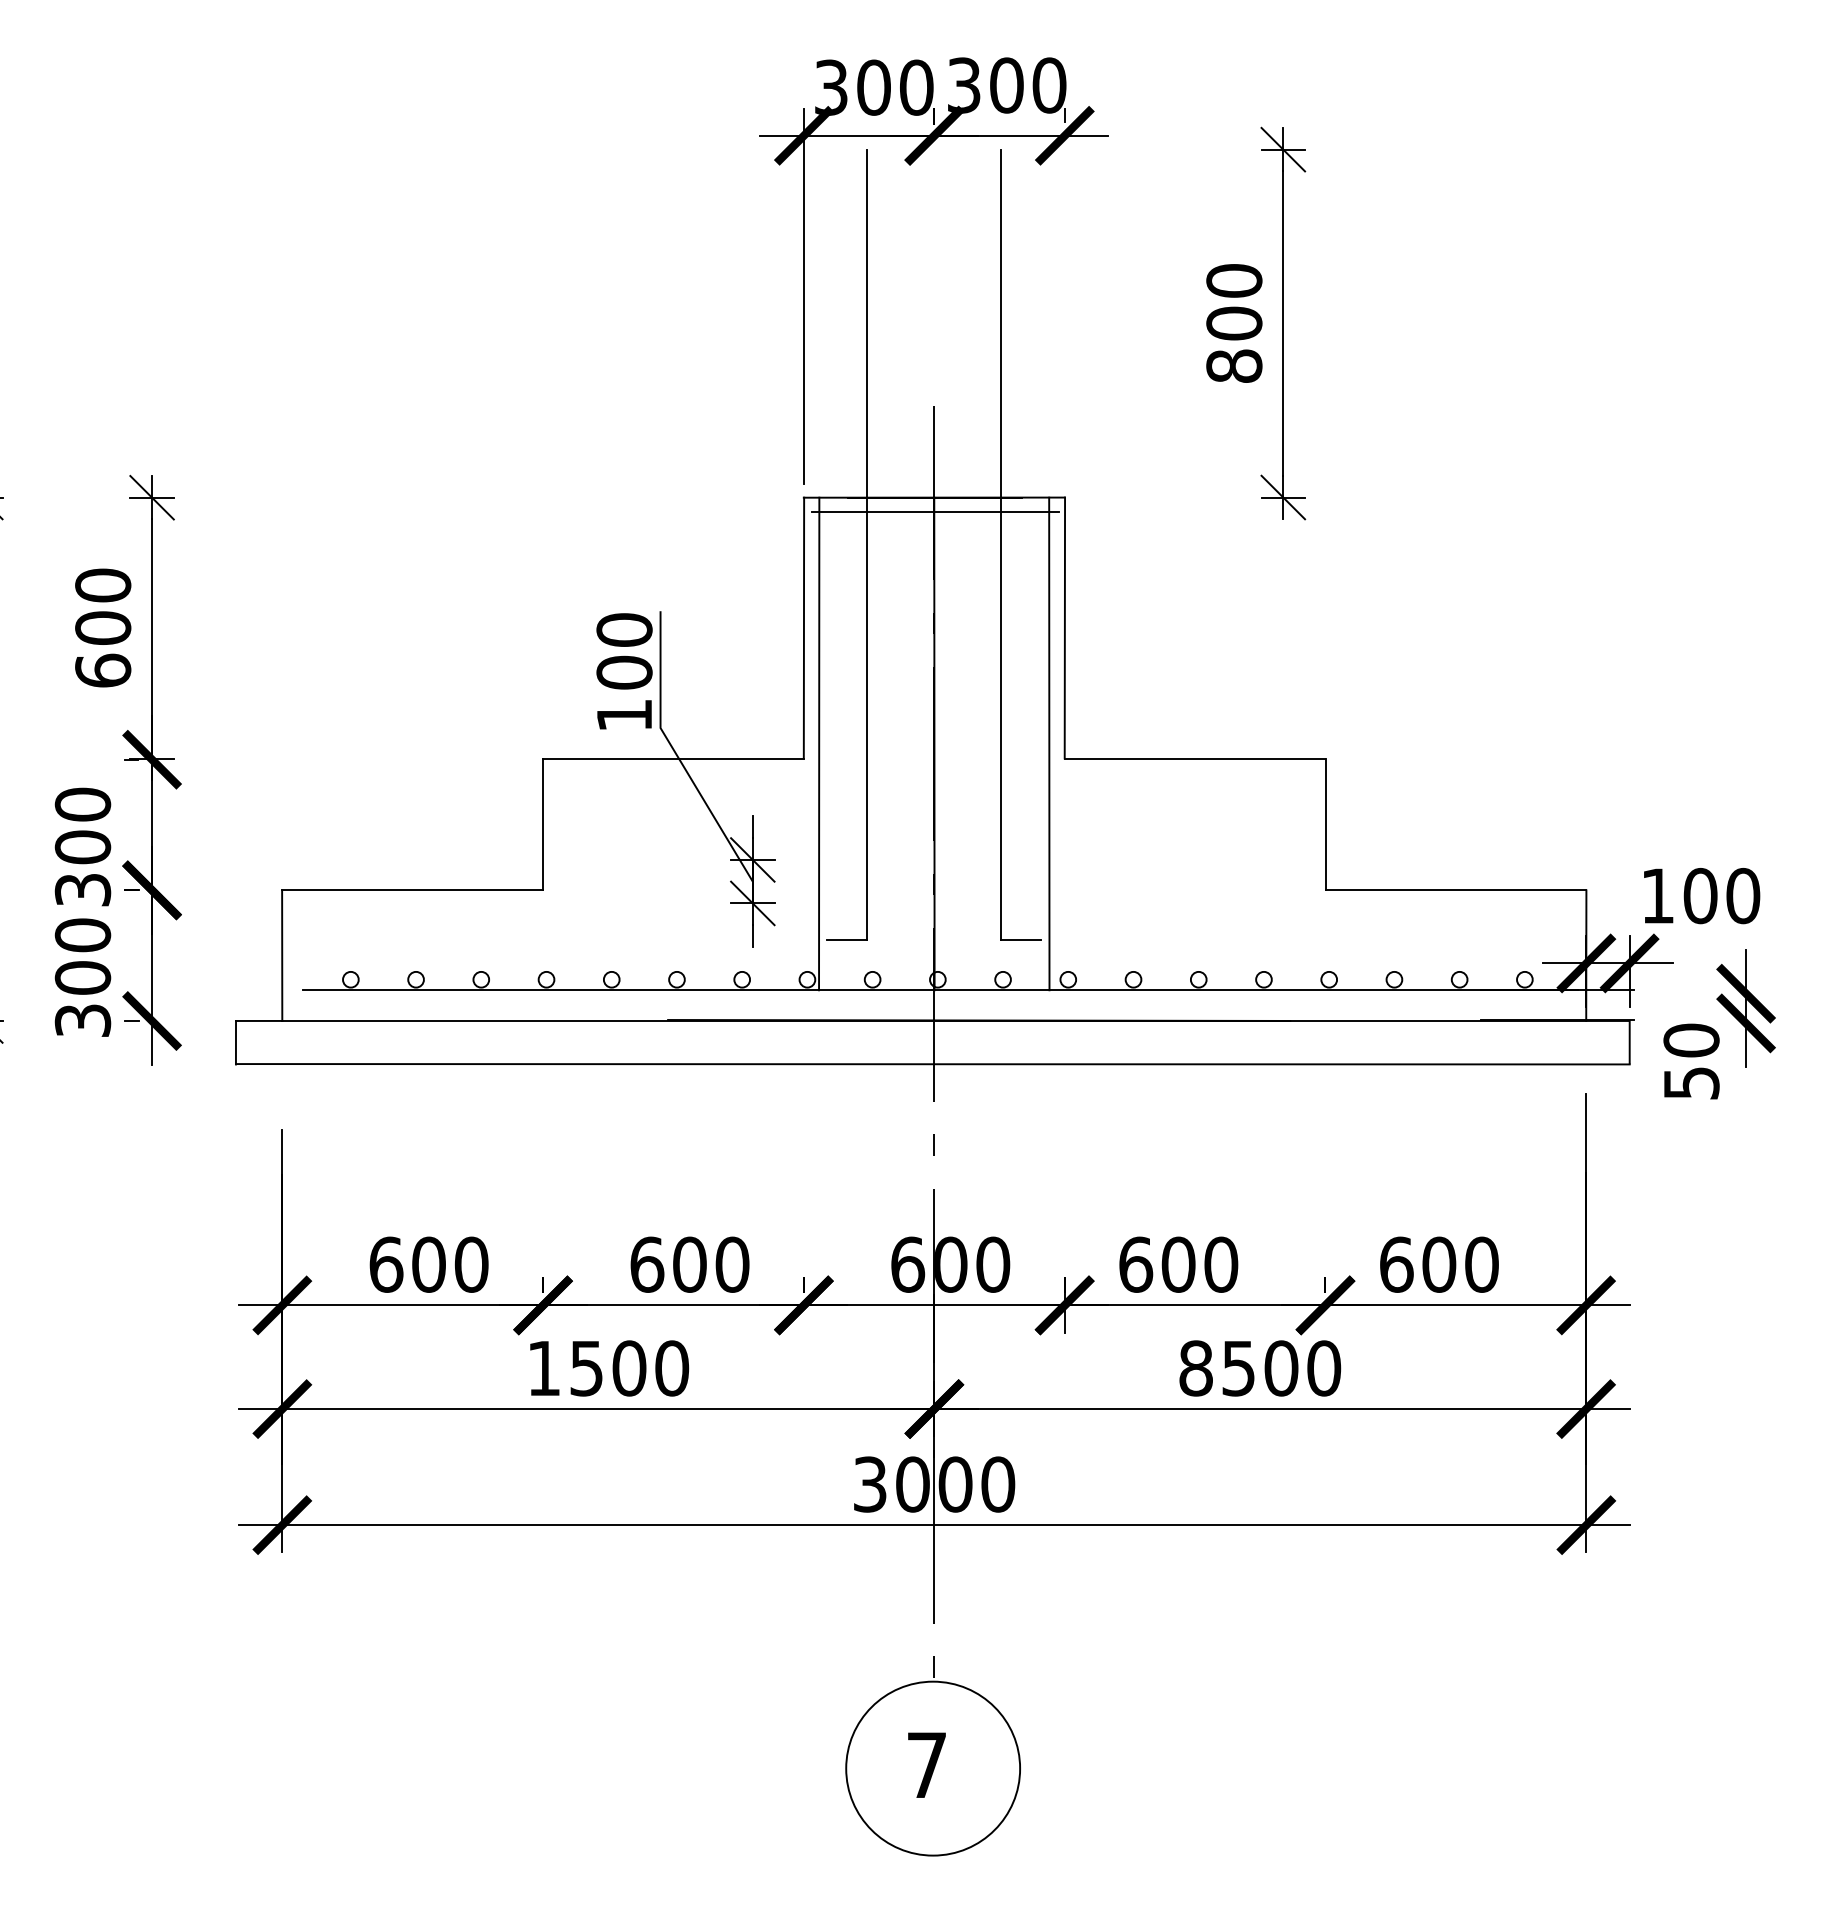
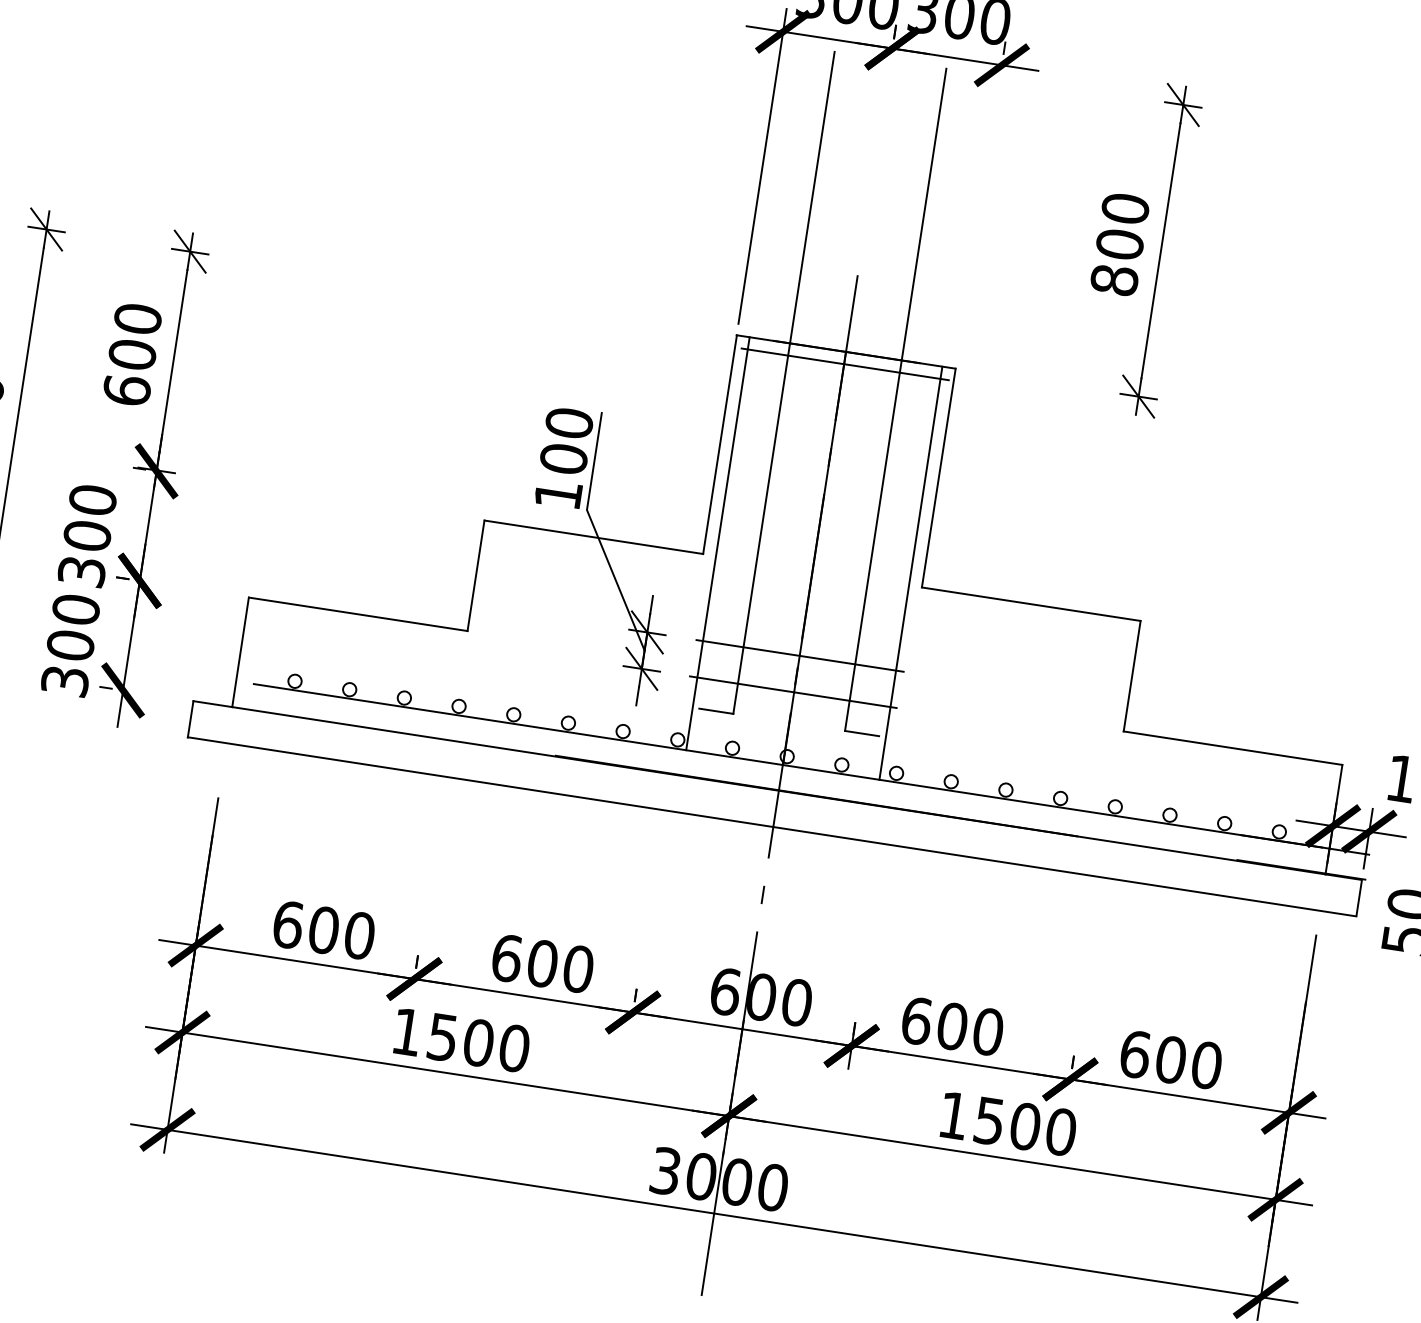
line: (934, 860) -> (799, 656), added
line: (933, 903) -> (793, 692), added
text: (1195, 1368) -> (953, 1115), 8500 -> 1500

